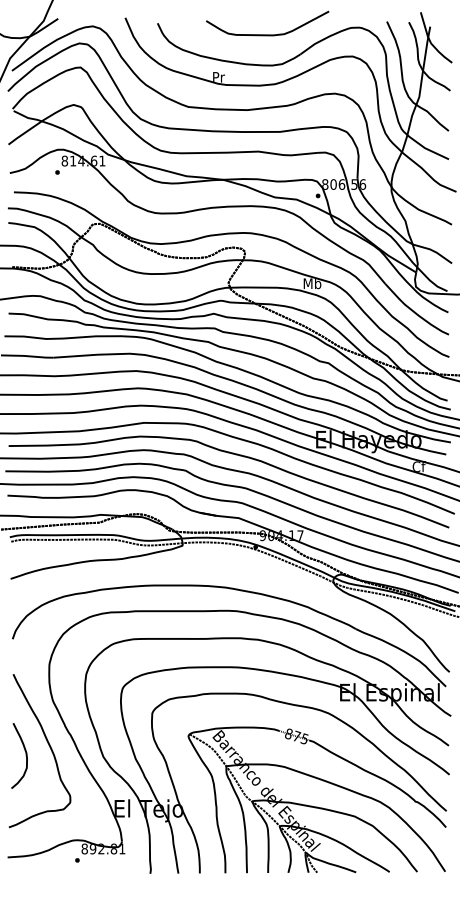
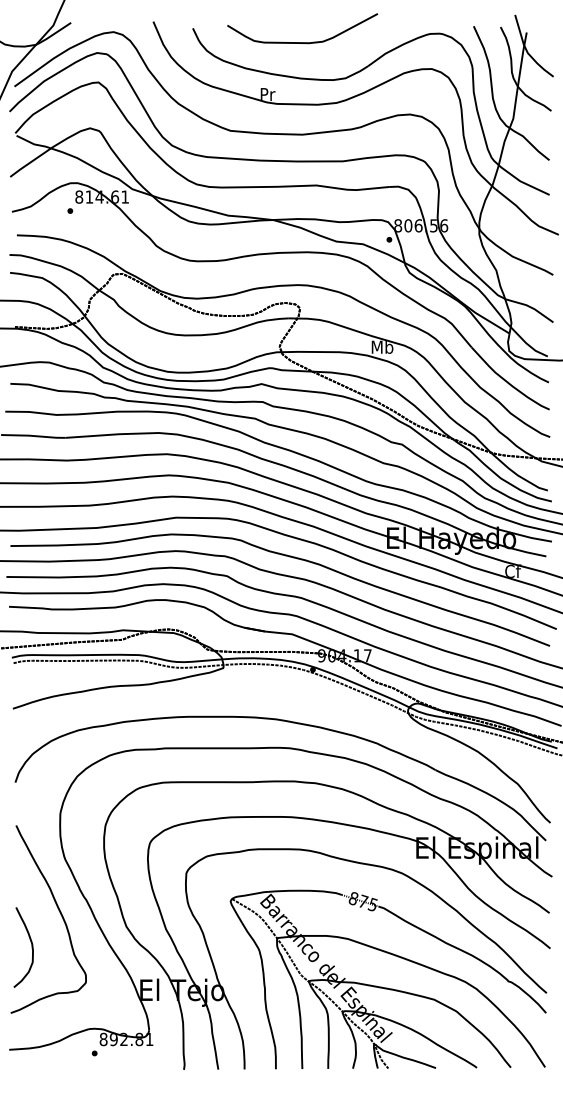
curve: (267, 34) -> (302, 42), moved
curve: (25, 755) -> (31, 947), moved

